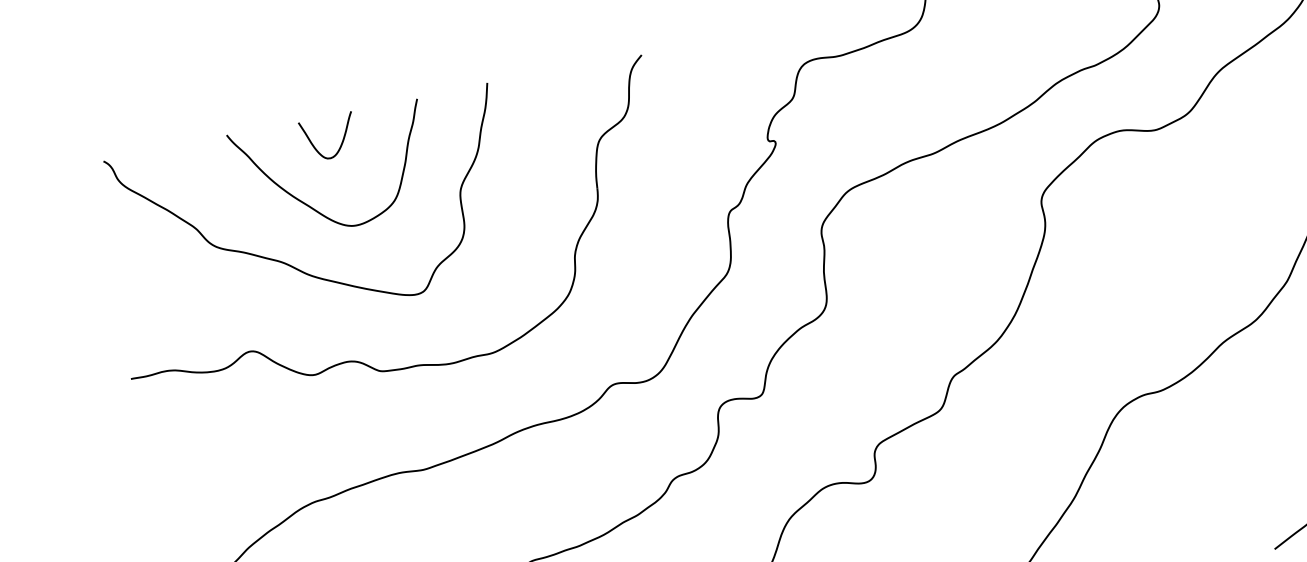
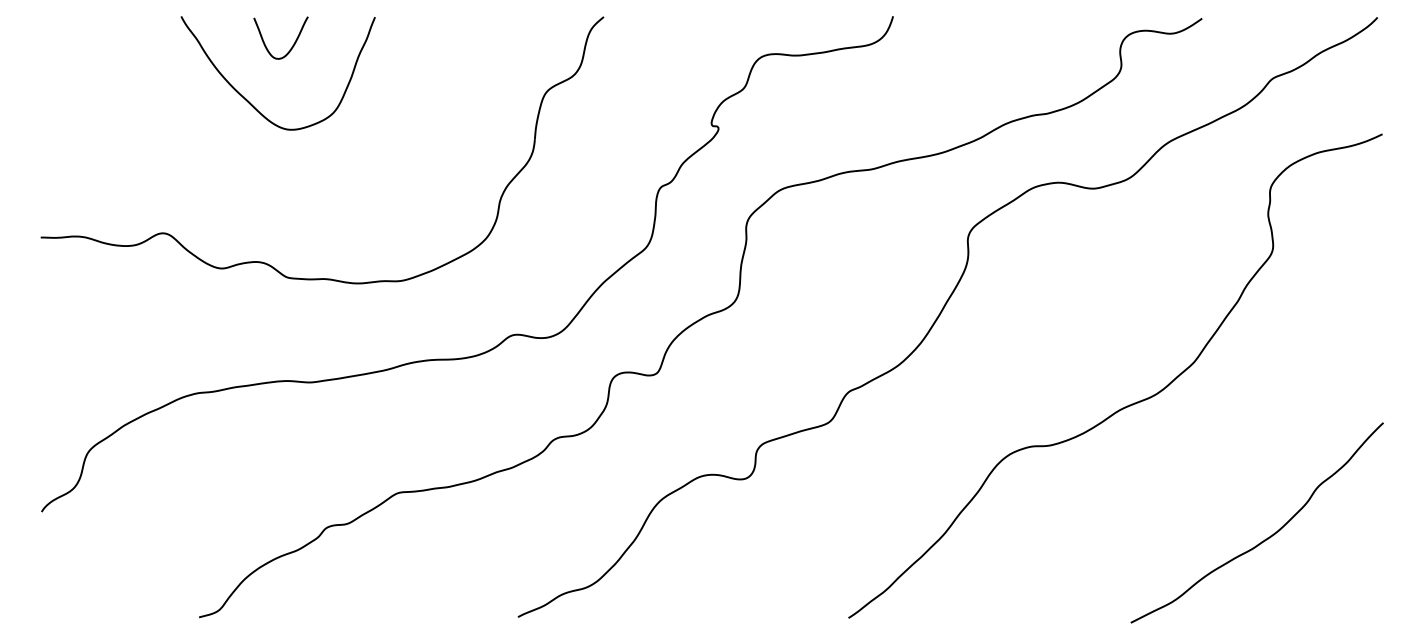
curve: (291, 265) -> (220, 156), removed

